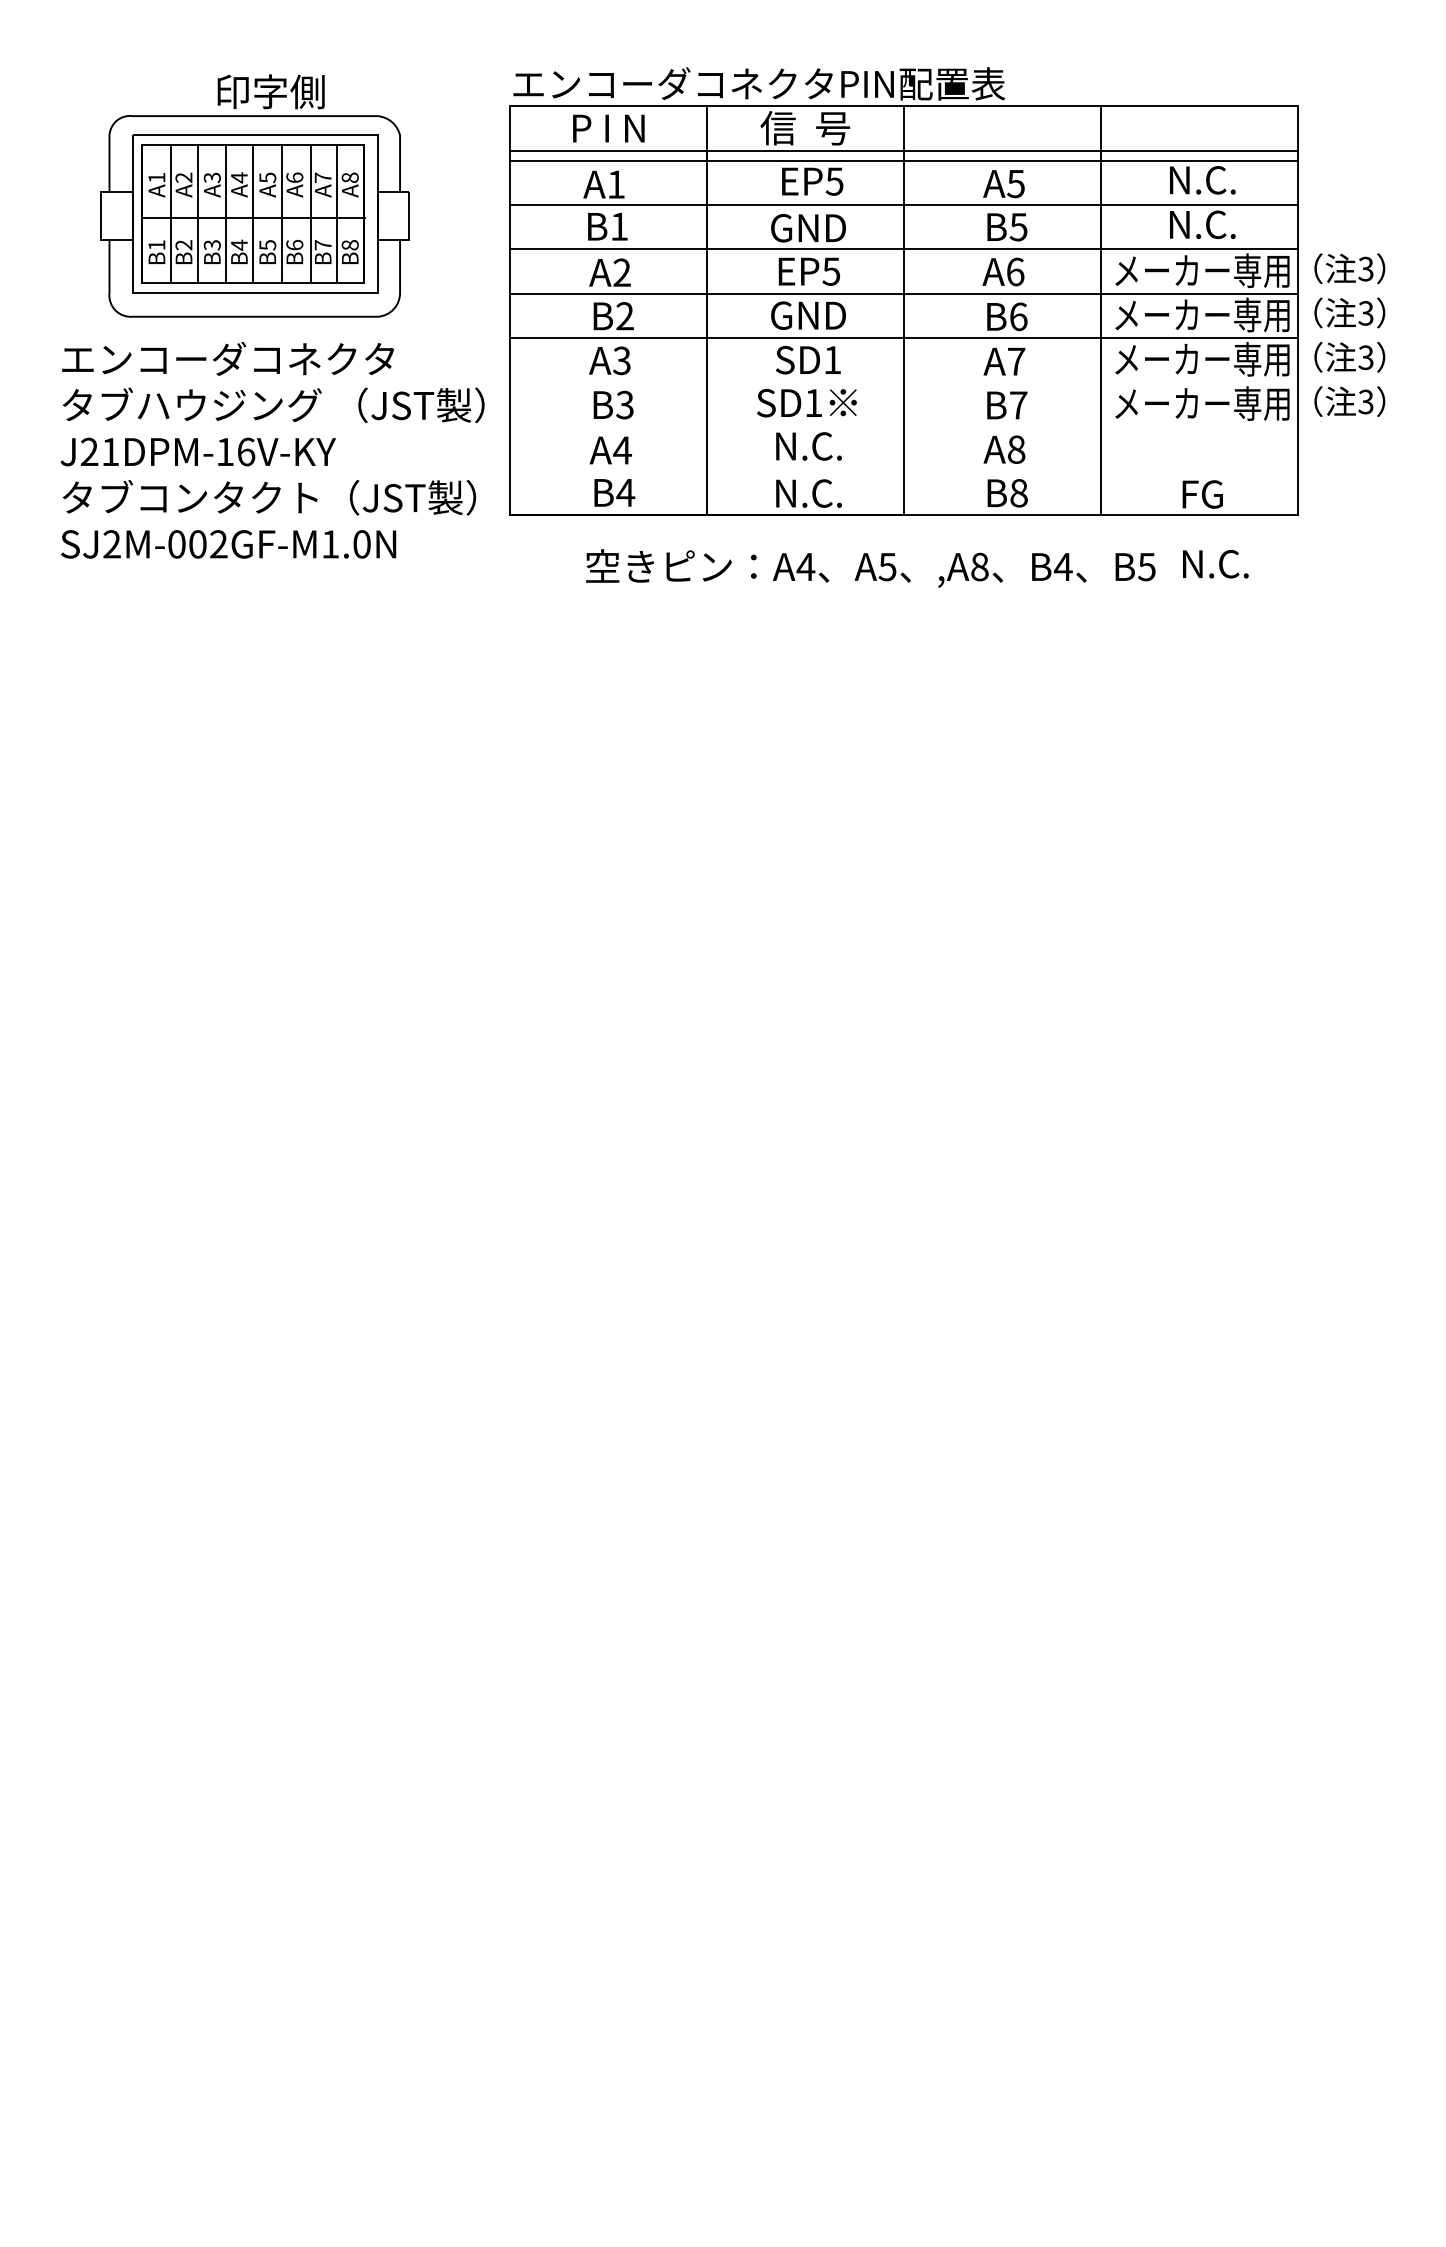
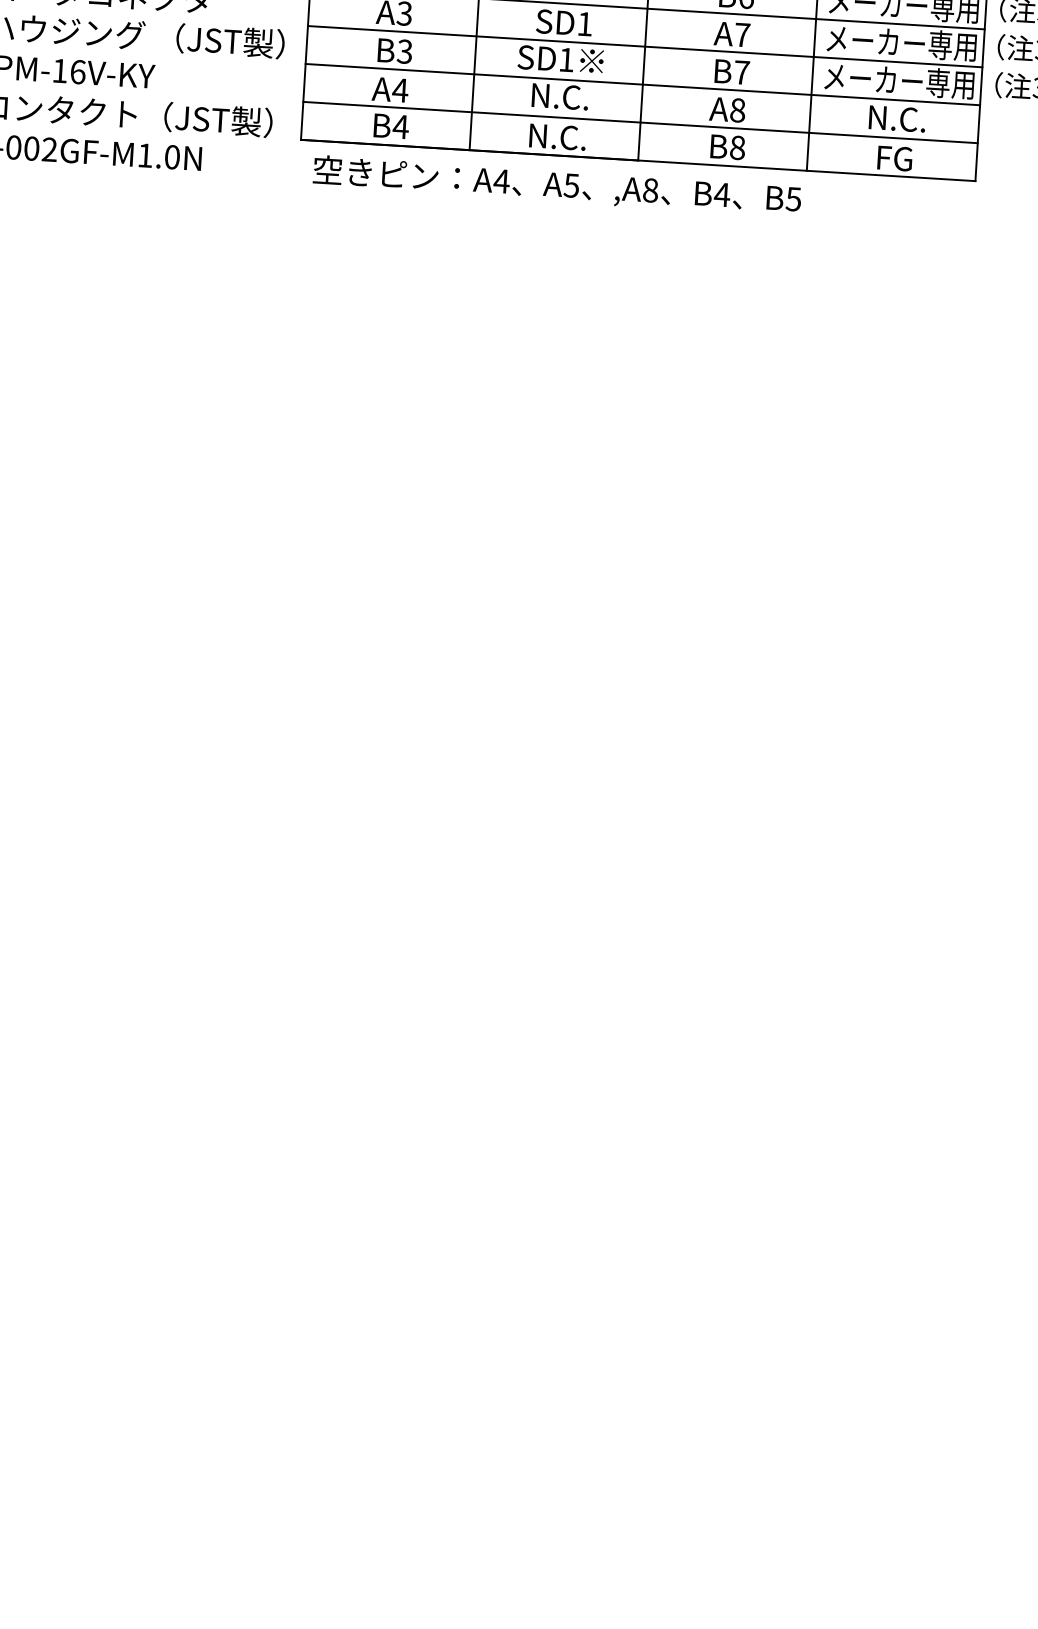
line: (903, 382) -> (644, 46), added
line: (903, 426) -> (642, 84), added
line: (903, 470) -> (639, 122), added
text: (1215, 564) -> (897, 119), moved
text: (870, 568) -> (556, 186), moved

